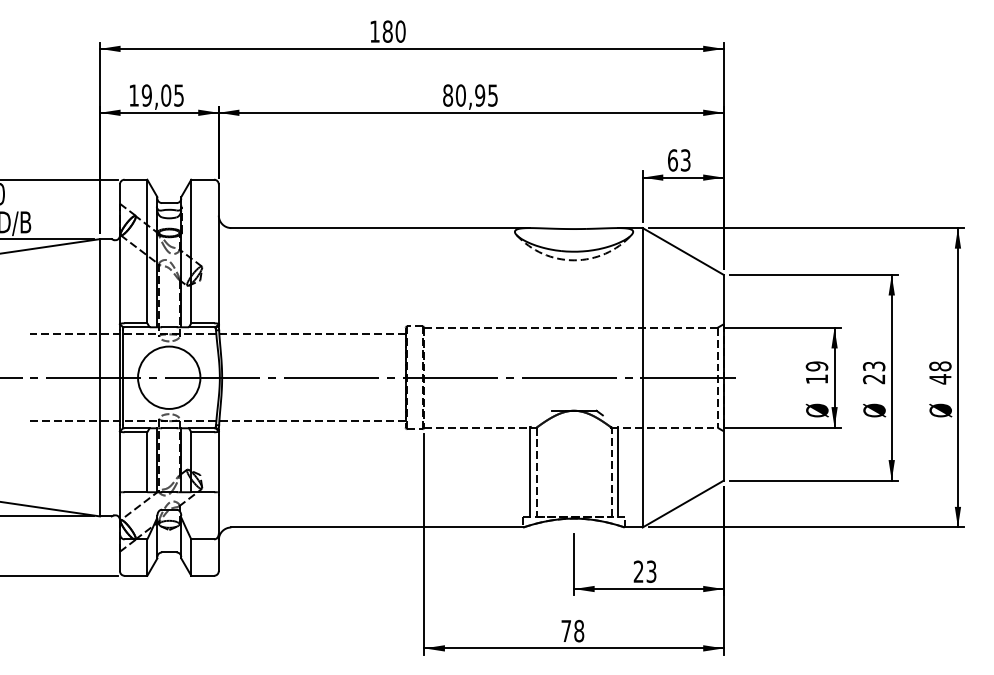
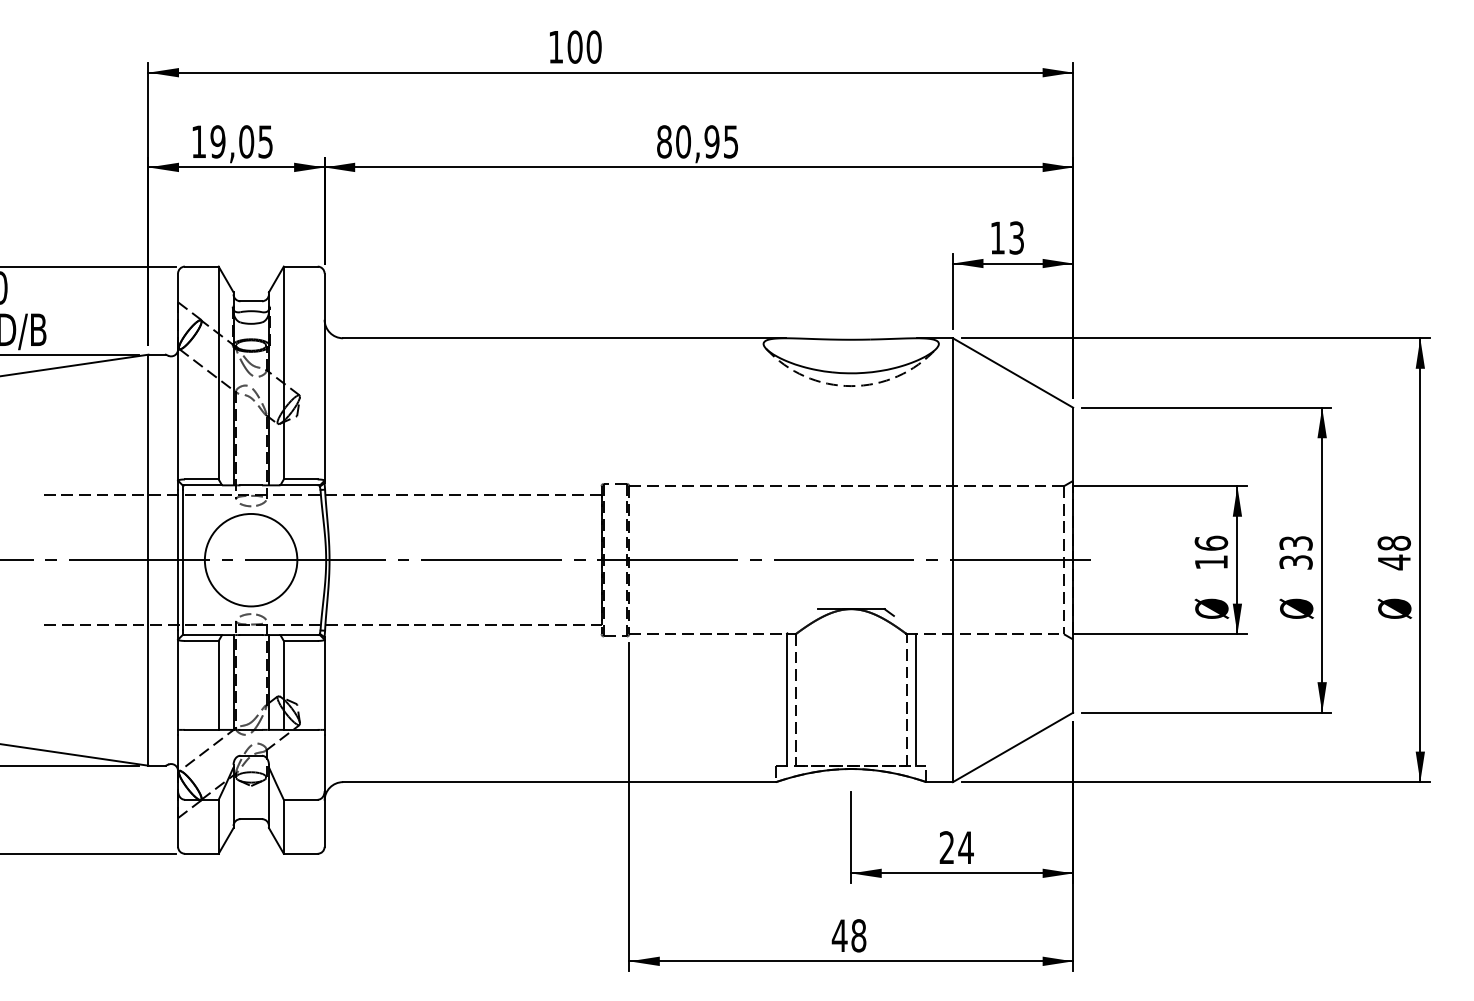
text: (387, 31) -> (574, 46), 180 -> 100
text: (673, 160) -> (998, 238), 63 -> 13
text: (816, 366) -> (1210, 543), 19 -> 16
text: (874, 379) -> (1296, 562), 23 -> 33
text: (651, 571) -> (966, 847), 23 -> 24
text: (566, 630) -> (840, 934), 78 -> 48

